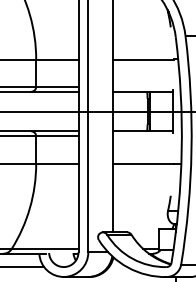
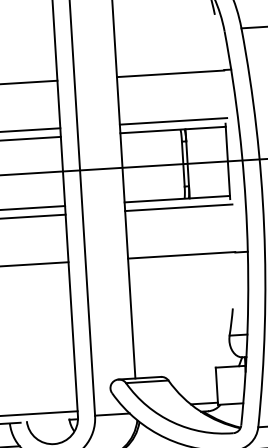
line: (143, 86) -> (173, 120), added
line: (143, 136) -> (178, 208), added

